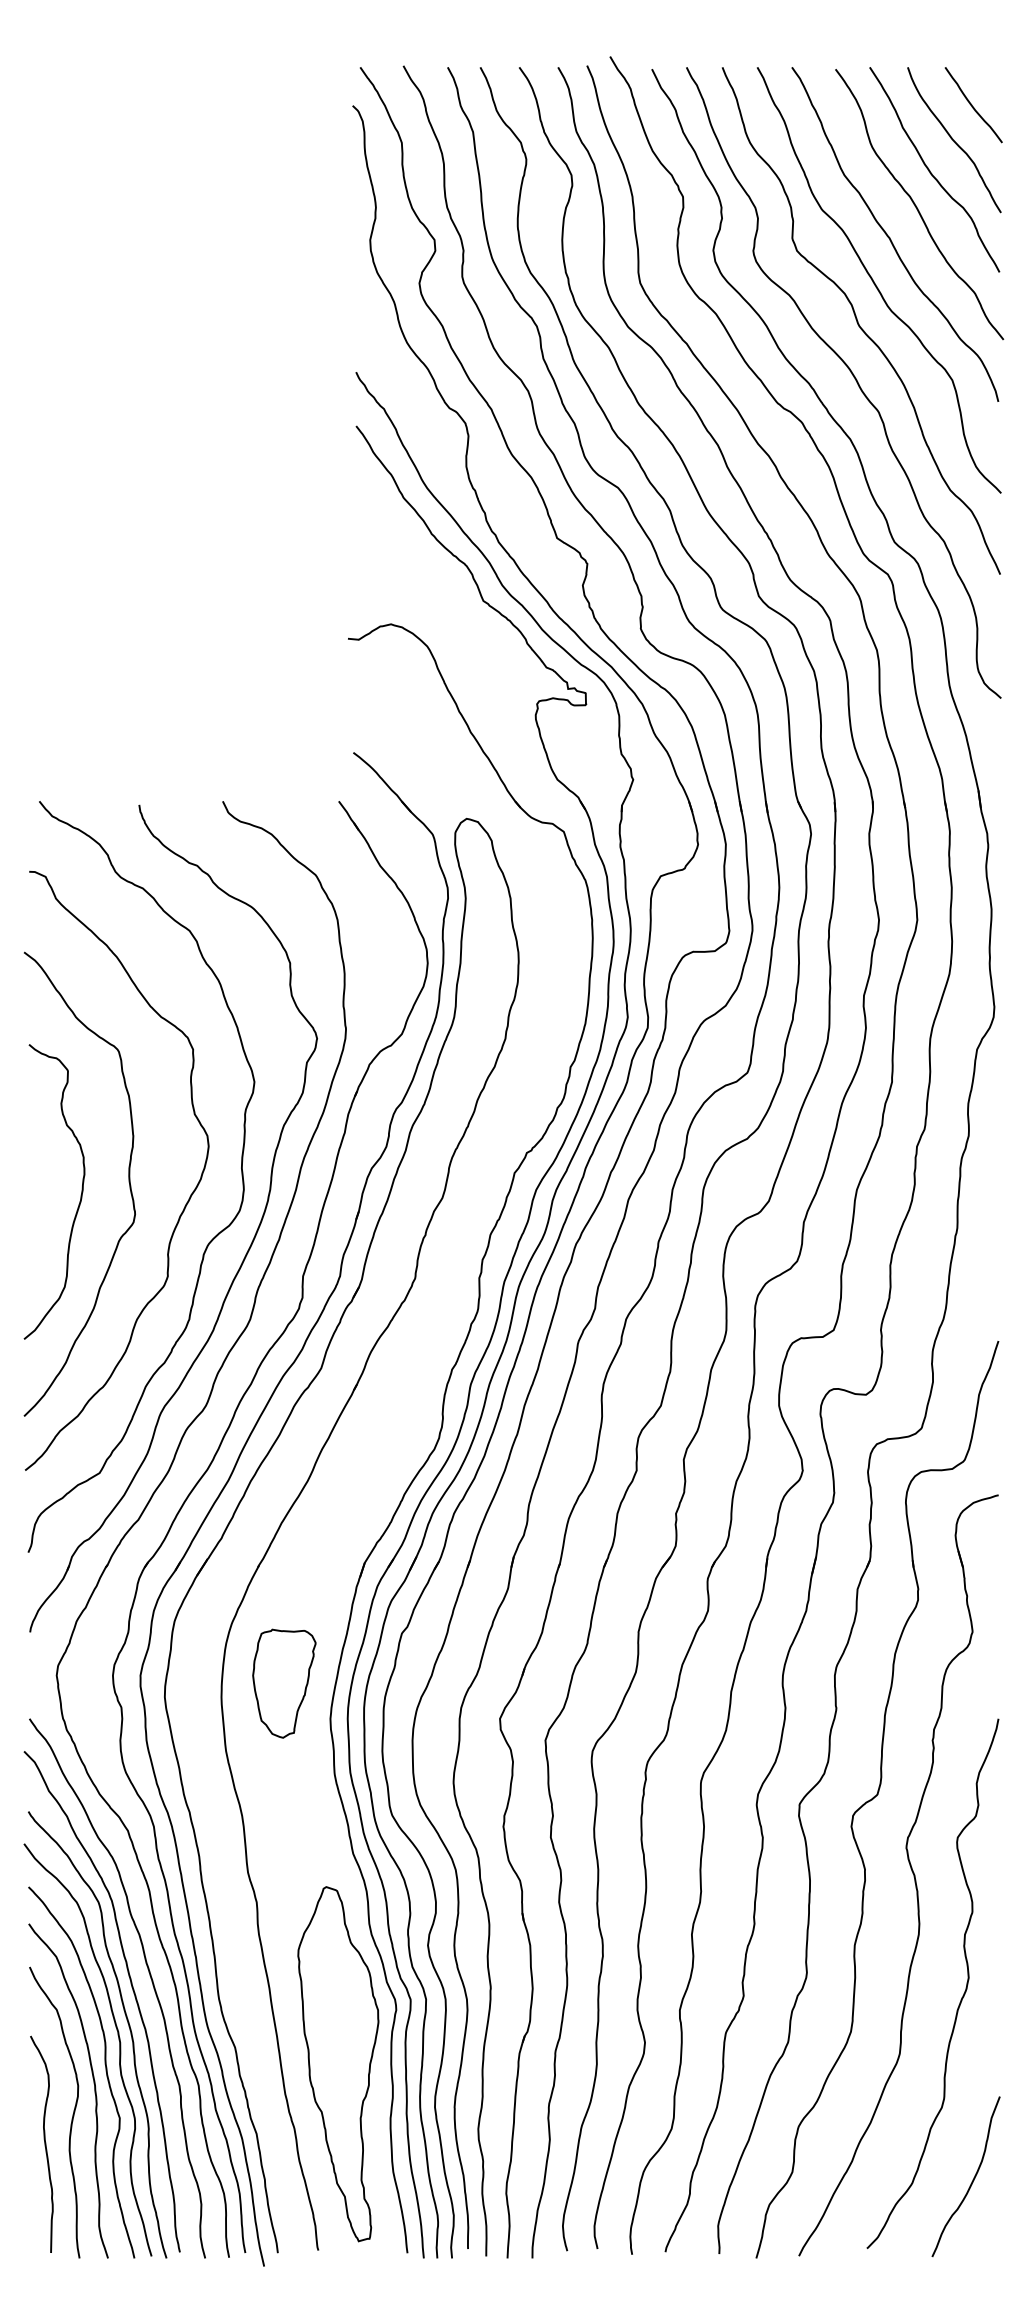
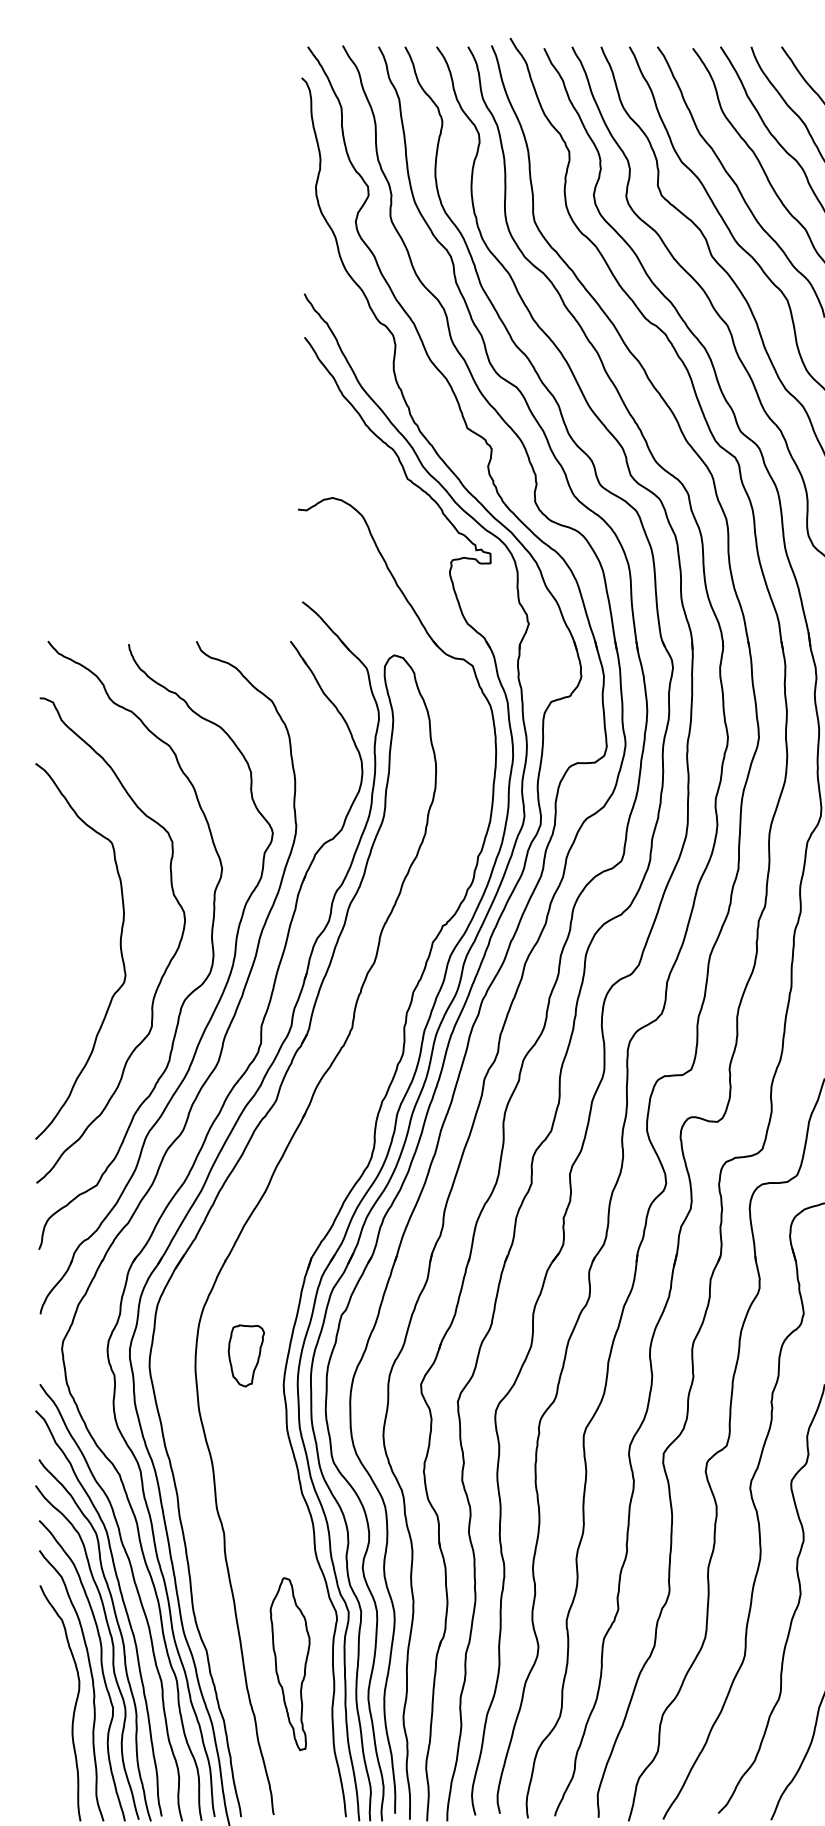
curve: (80, 1195) -> (81, 960), removed
part: (284, 1683) -> (246, 1355), size x0.7
part: (338, 2064) -> (290, 1664), size x0.6
curve: (44, 2143) -> (52, 1728), removed

